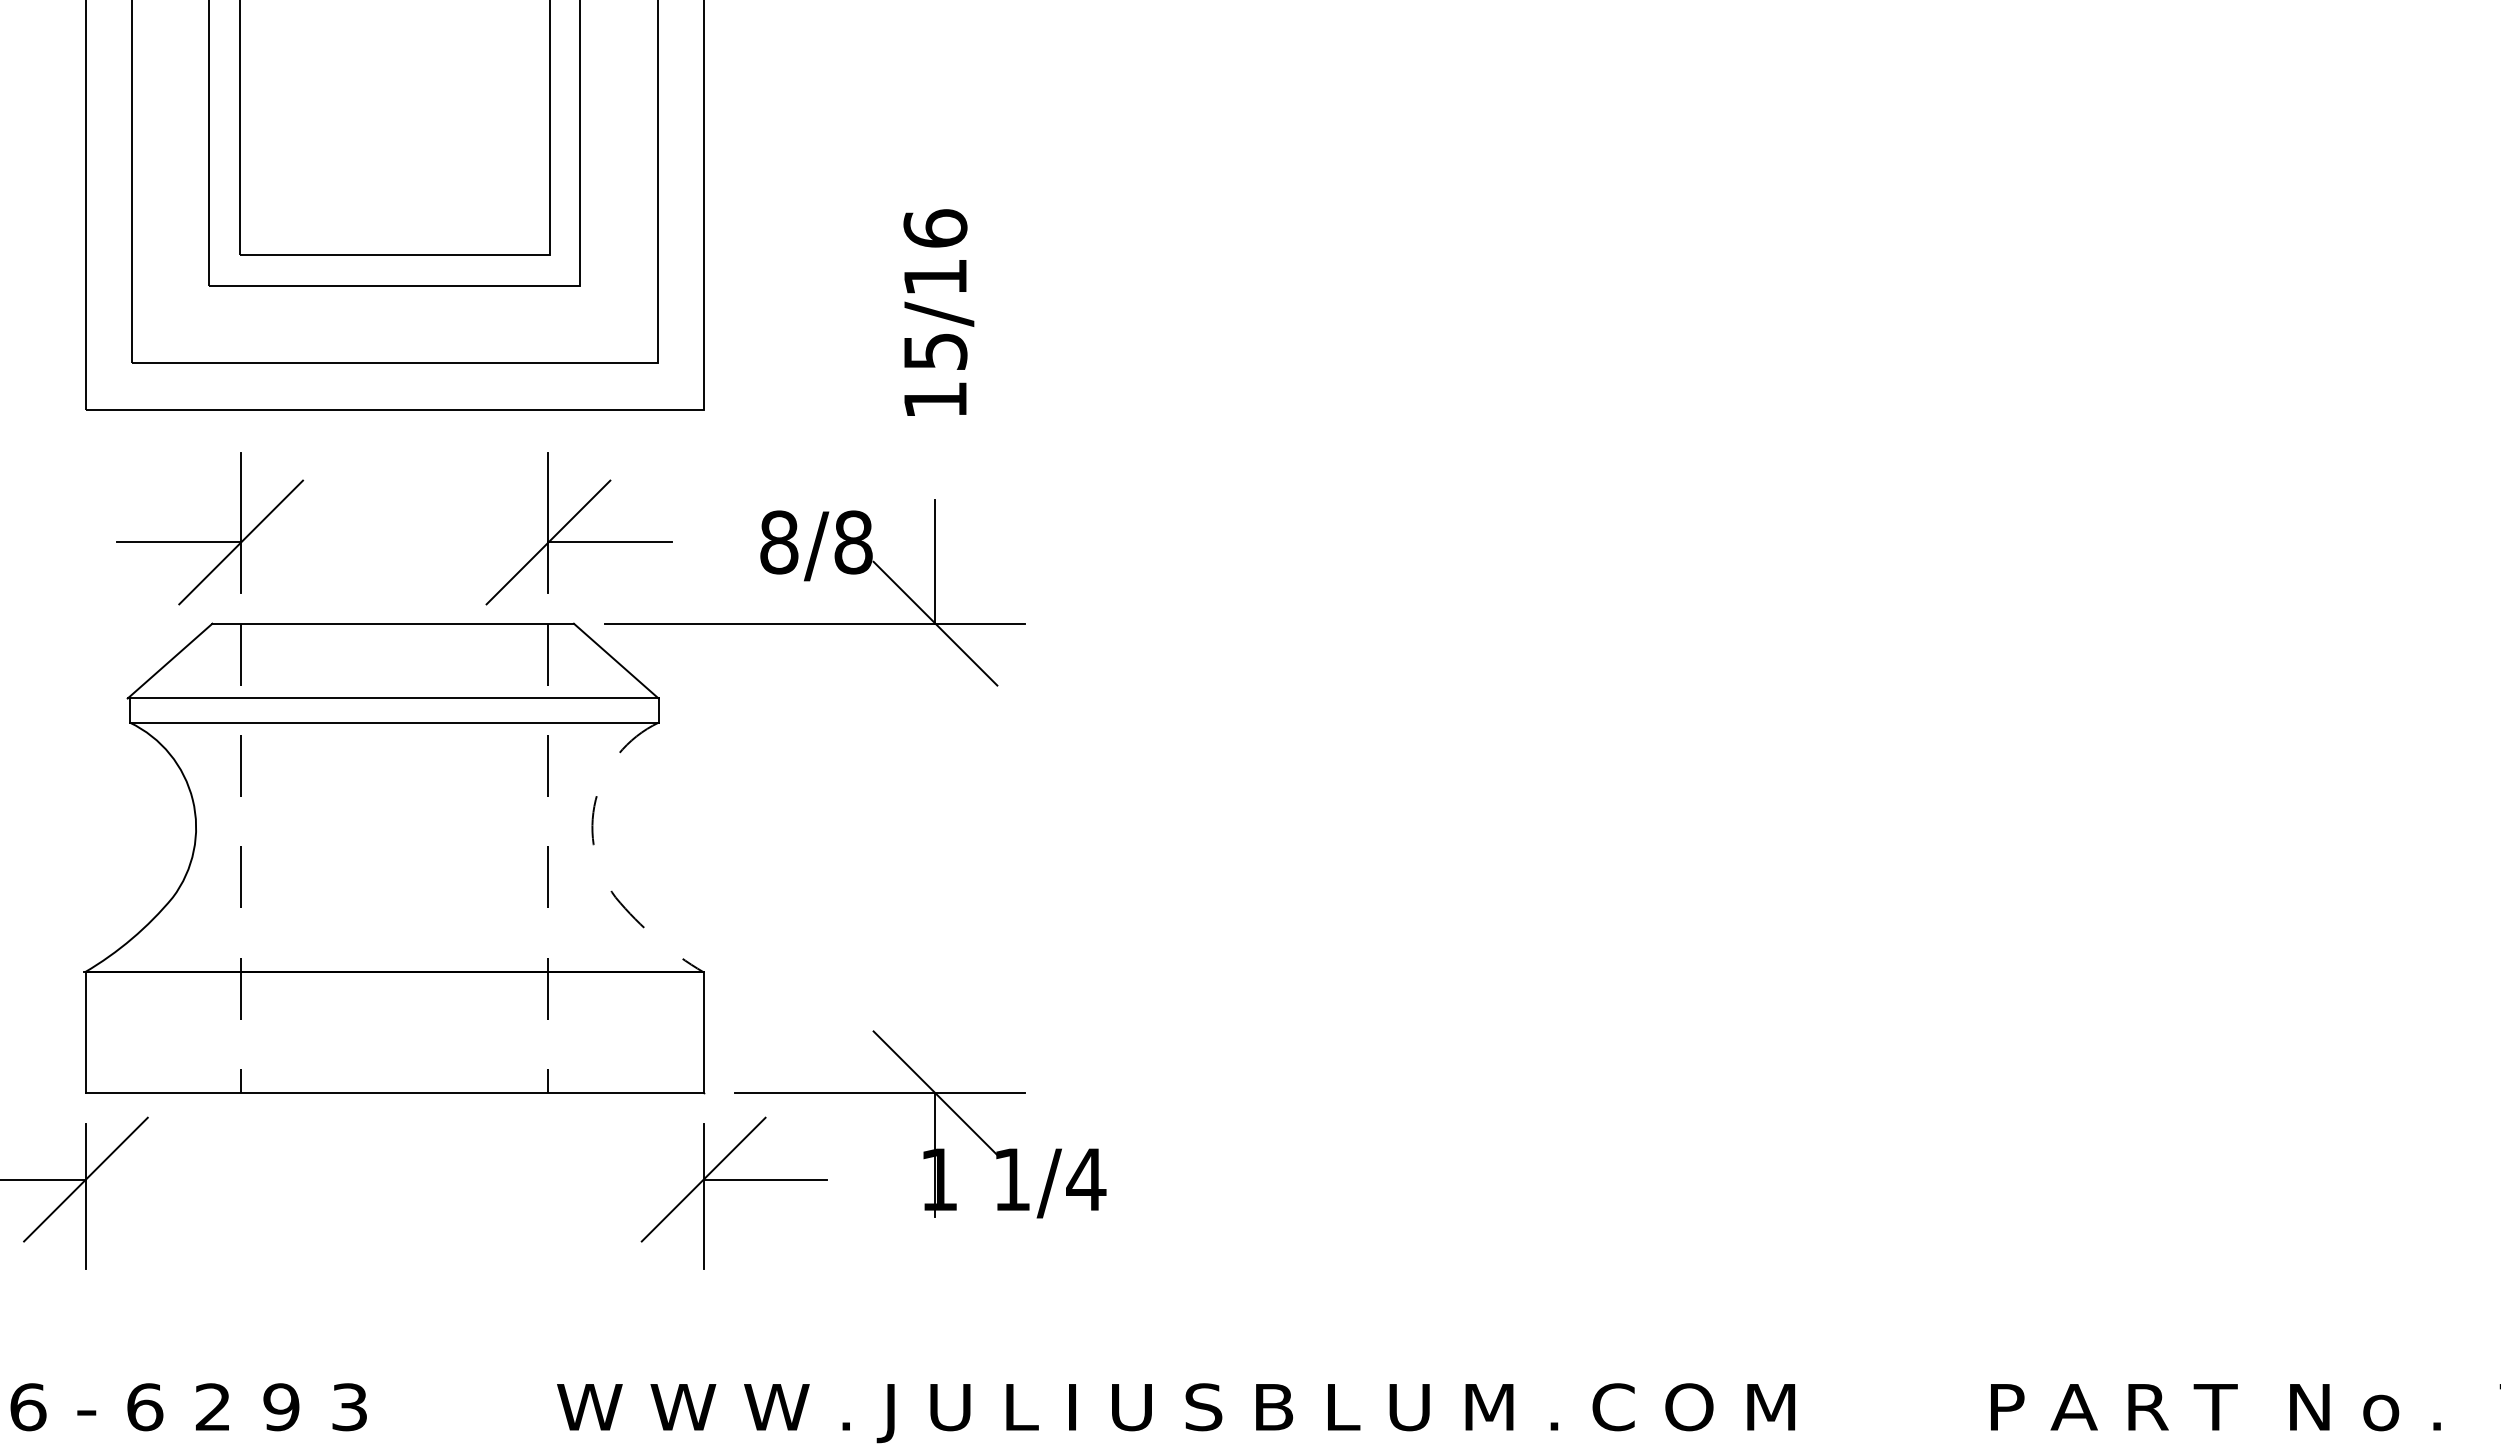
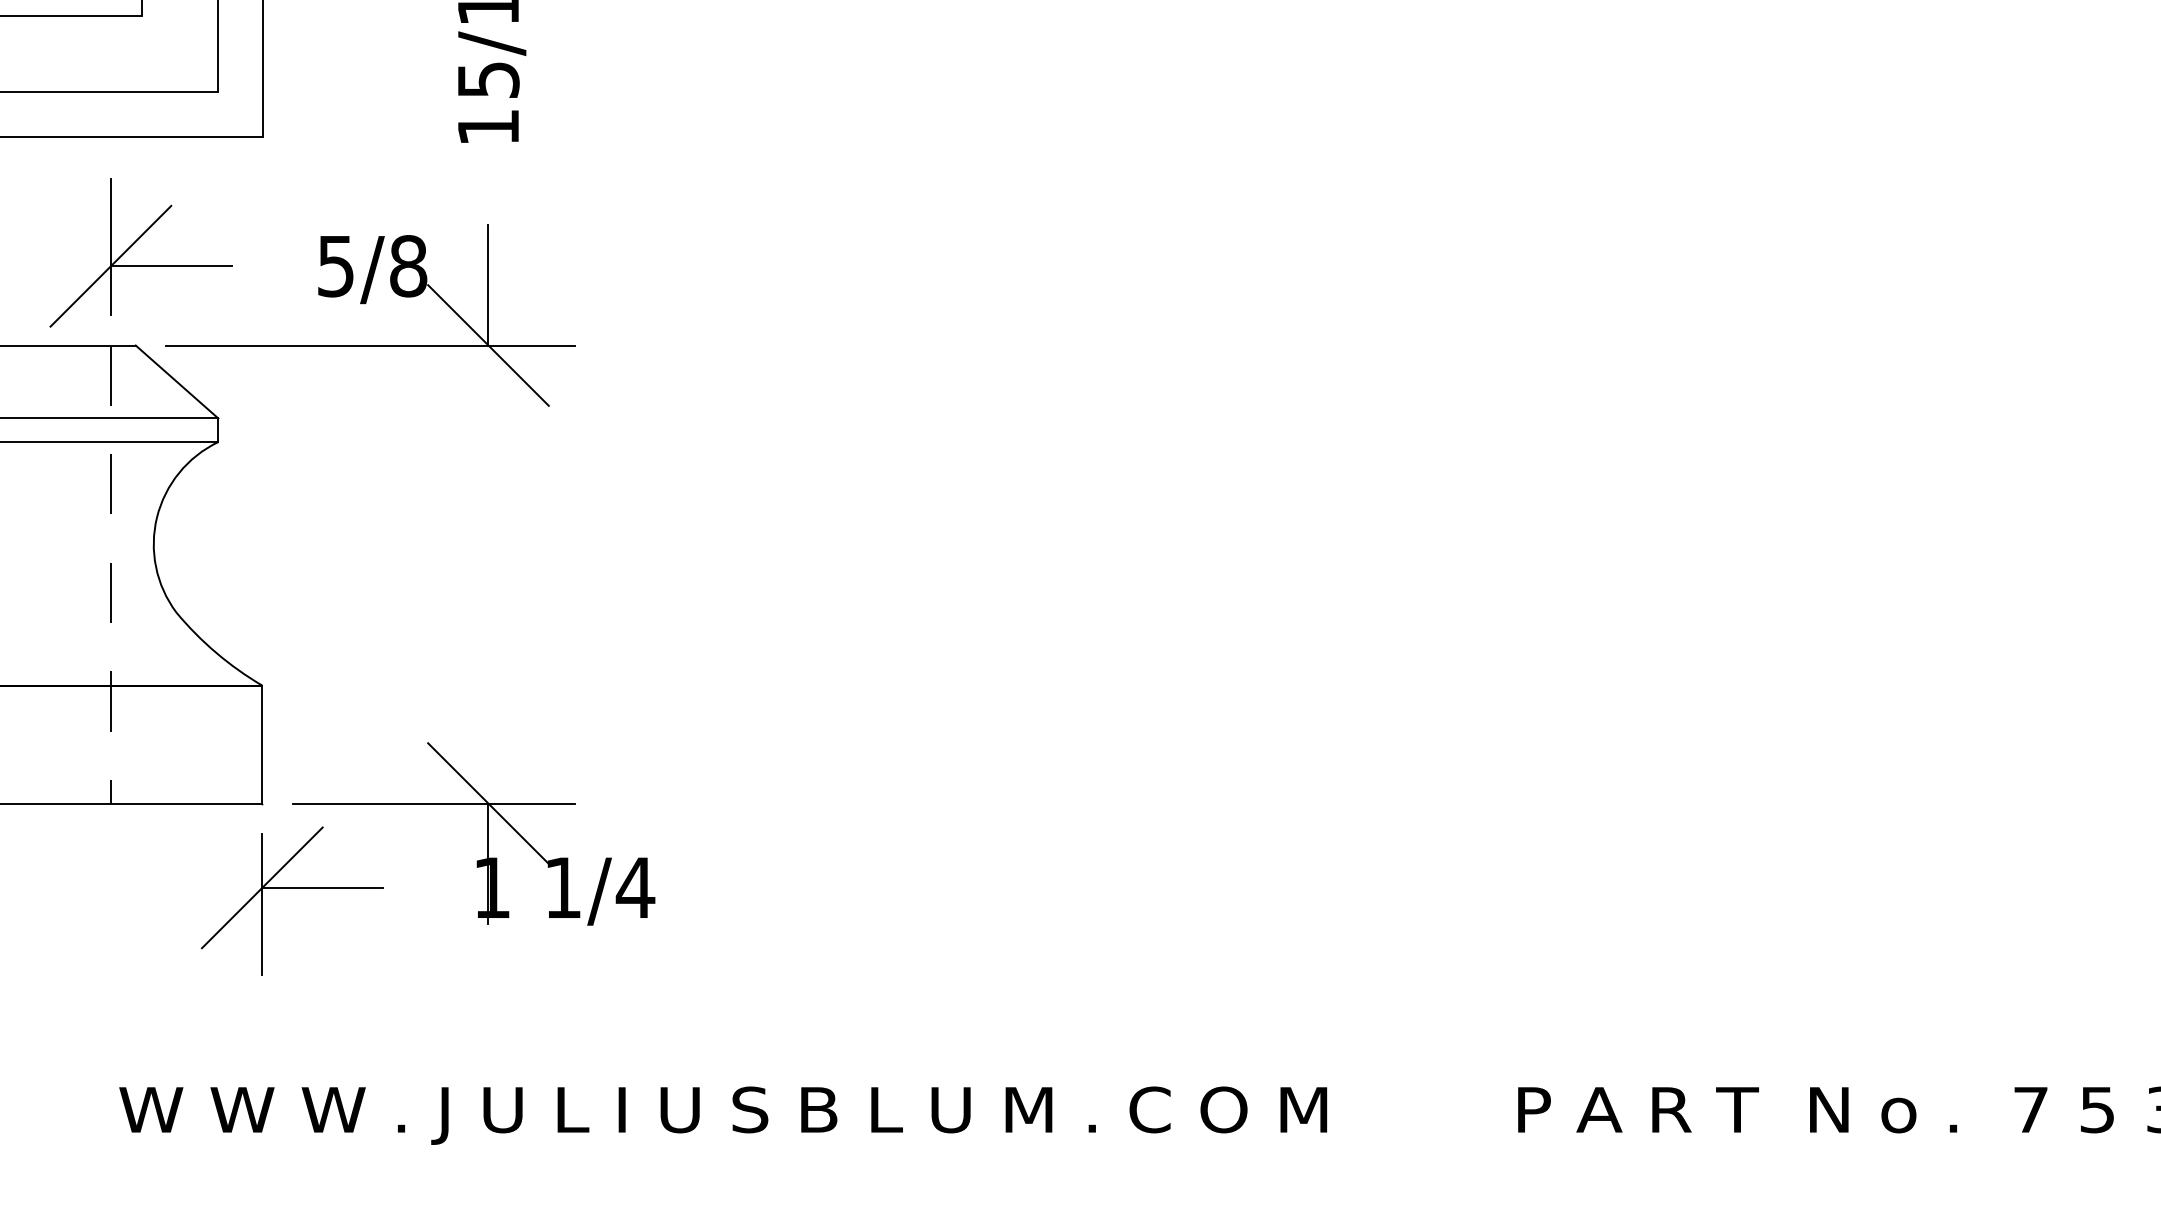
text: (779, 542) -> (336, 266), 8/8 -> 5/8
line: (596, 855) -> (157, 571), dashed -> solid

